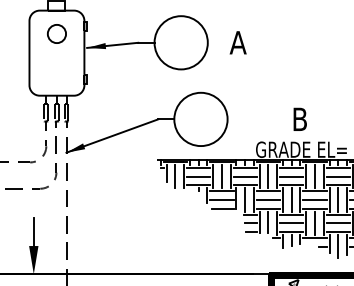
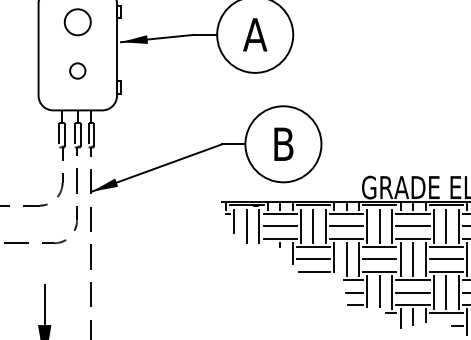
text: (237, 42) -> (254, 34), moved
circle: (56, 67) -> (77, 70), added
text: (299, 118) -> (282, 142), moved

